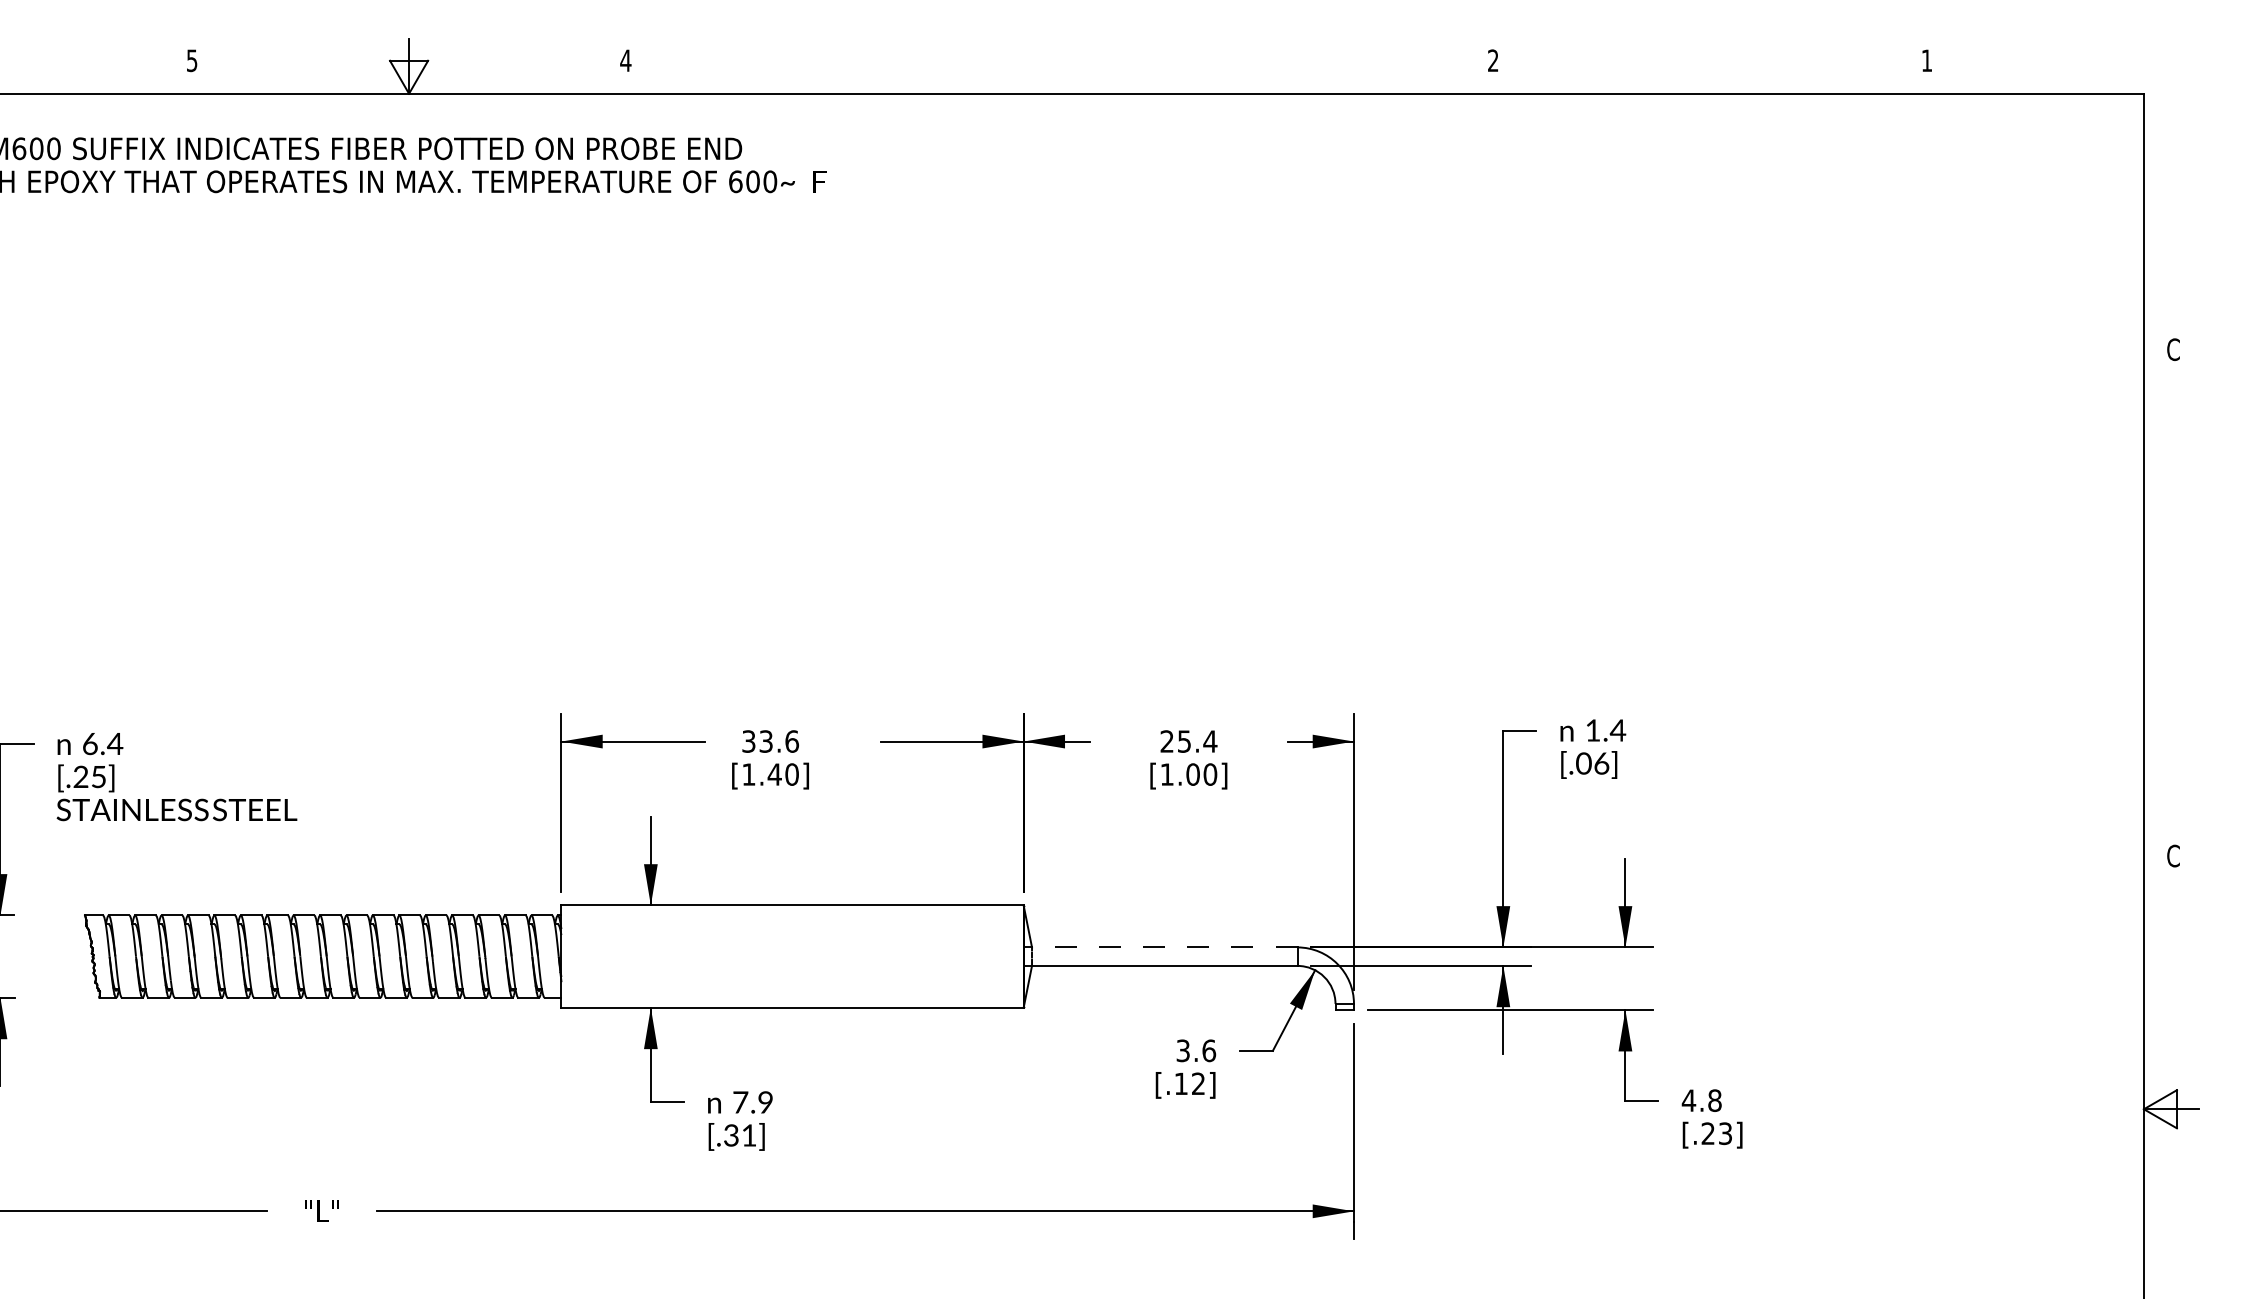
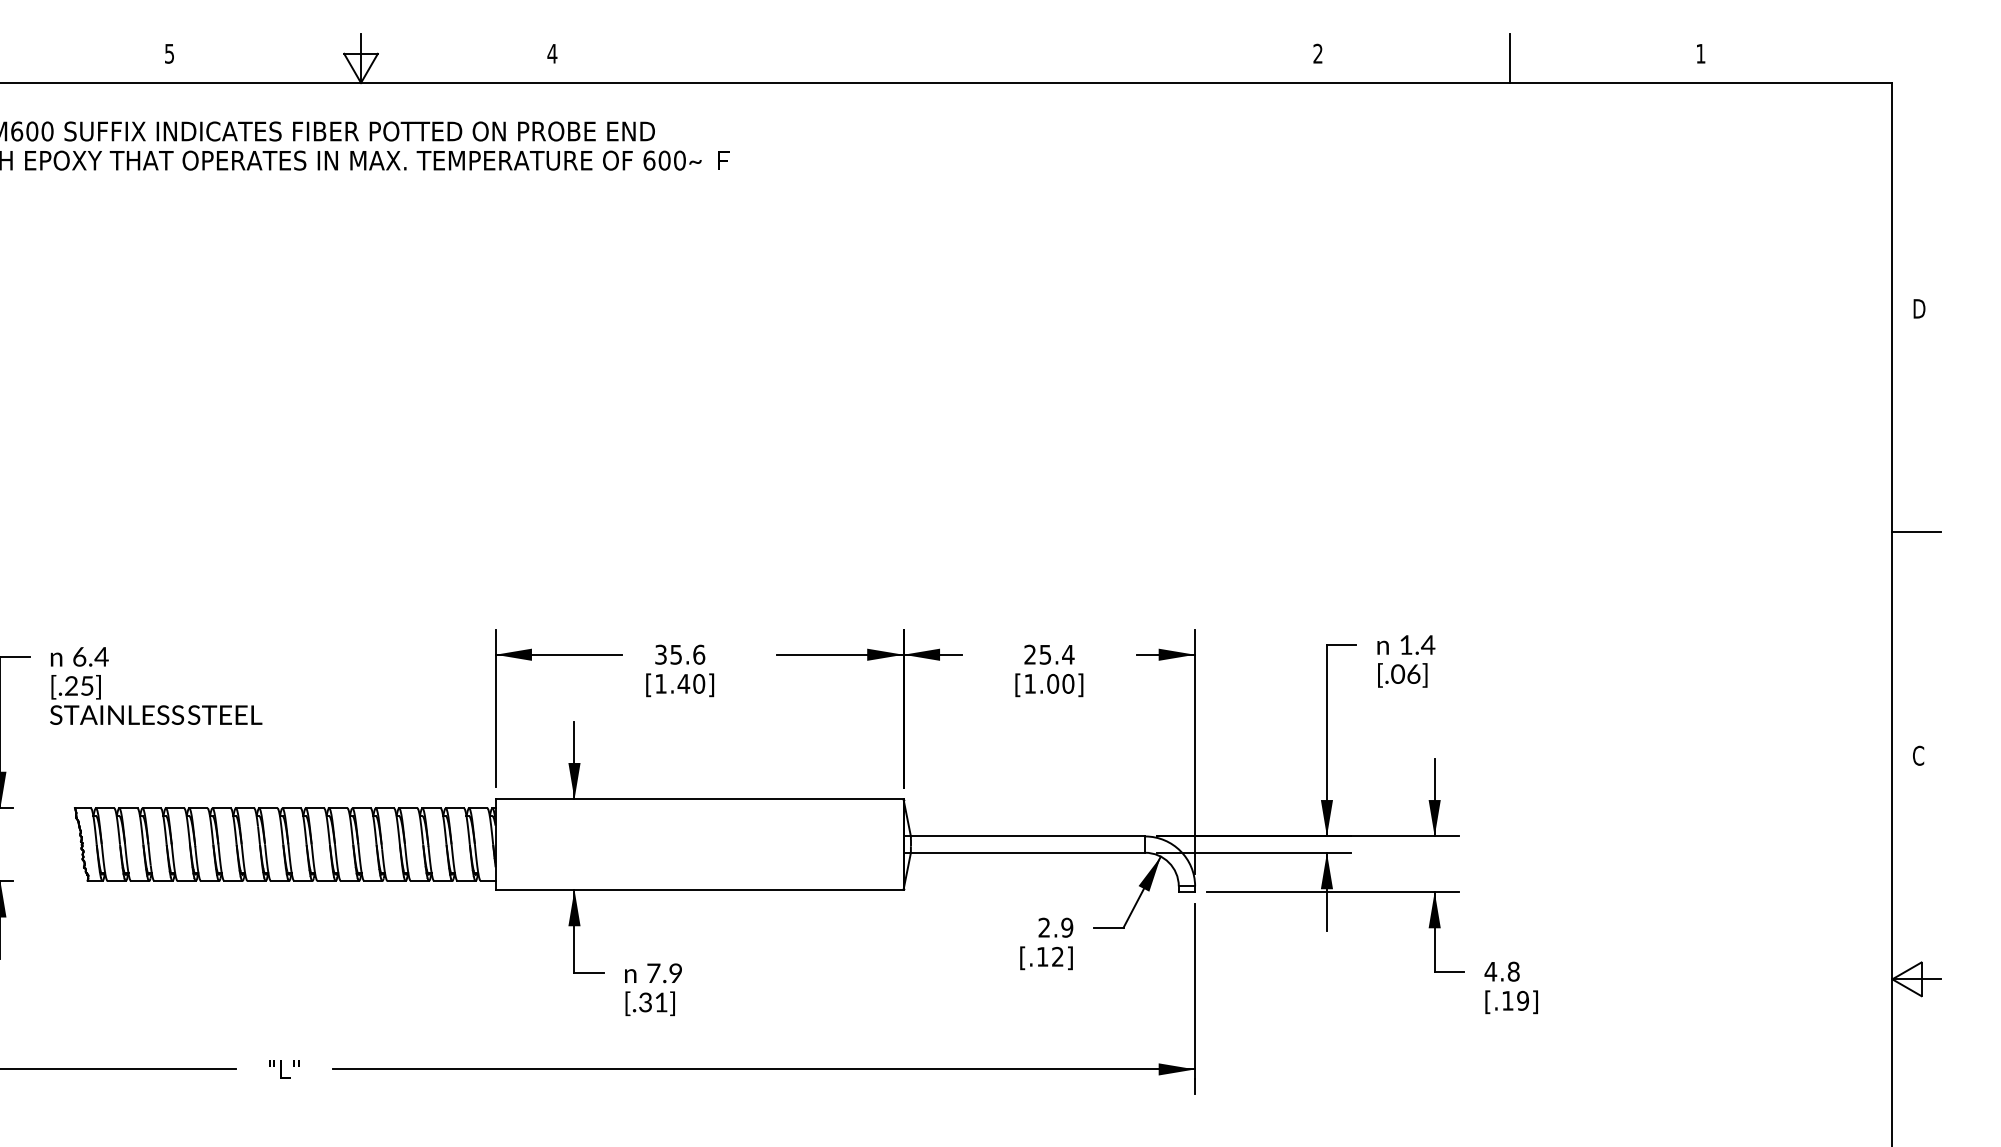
line: (1710, 66) -> (1509, 58), added
text: (2174, 349) -> (1919, 308), C -> D
line: (2171, 603) -> (1916, 532), added
text: (766, 741) -> (676, 654), 33.6 -> 35.6
line: (1160, 947) -> (1024, 836), dashed -> solid
text: (1195, 1050) -> (1055, 927), 3.6 -> 2.9
text: (1716, 1133) -> (1515, 1000), [.23] -> [.19]

